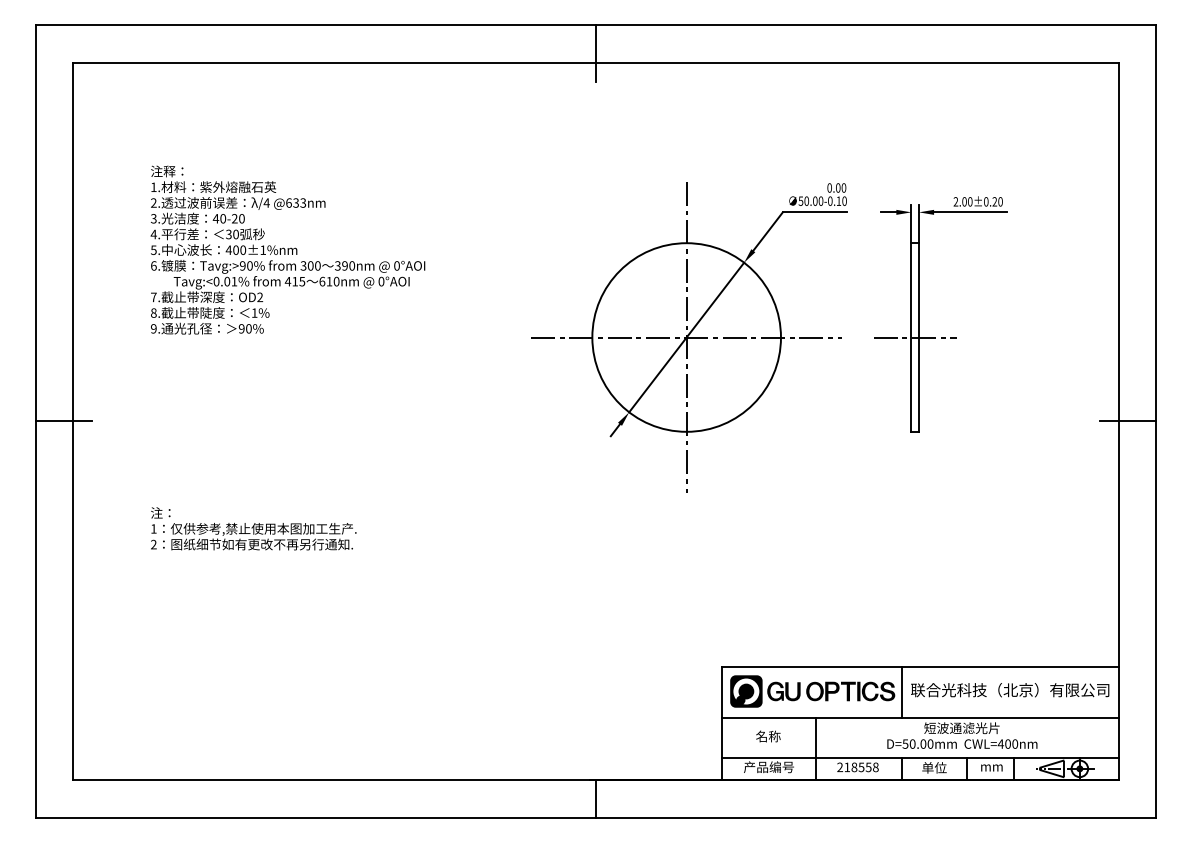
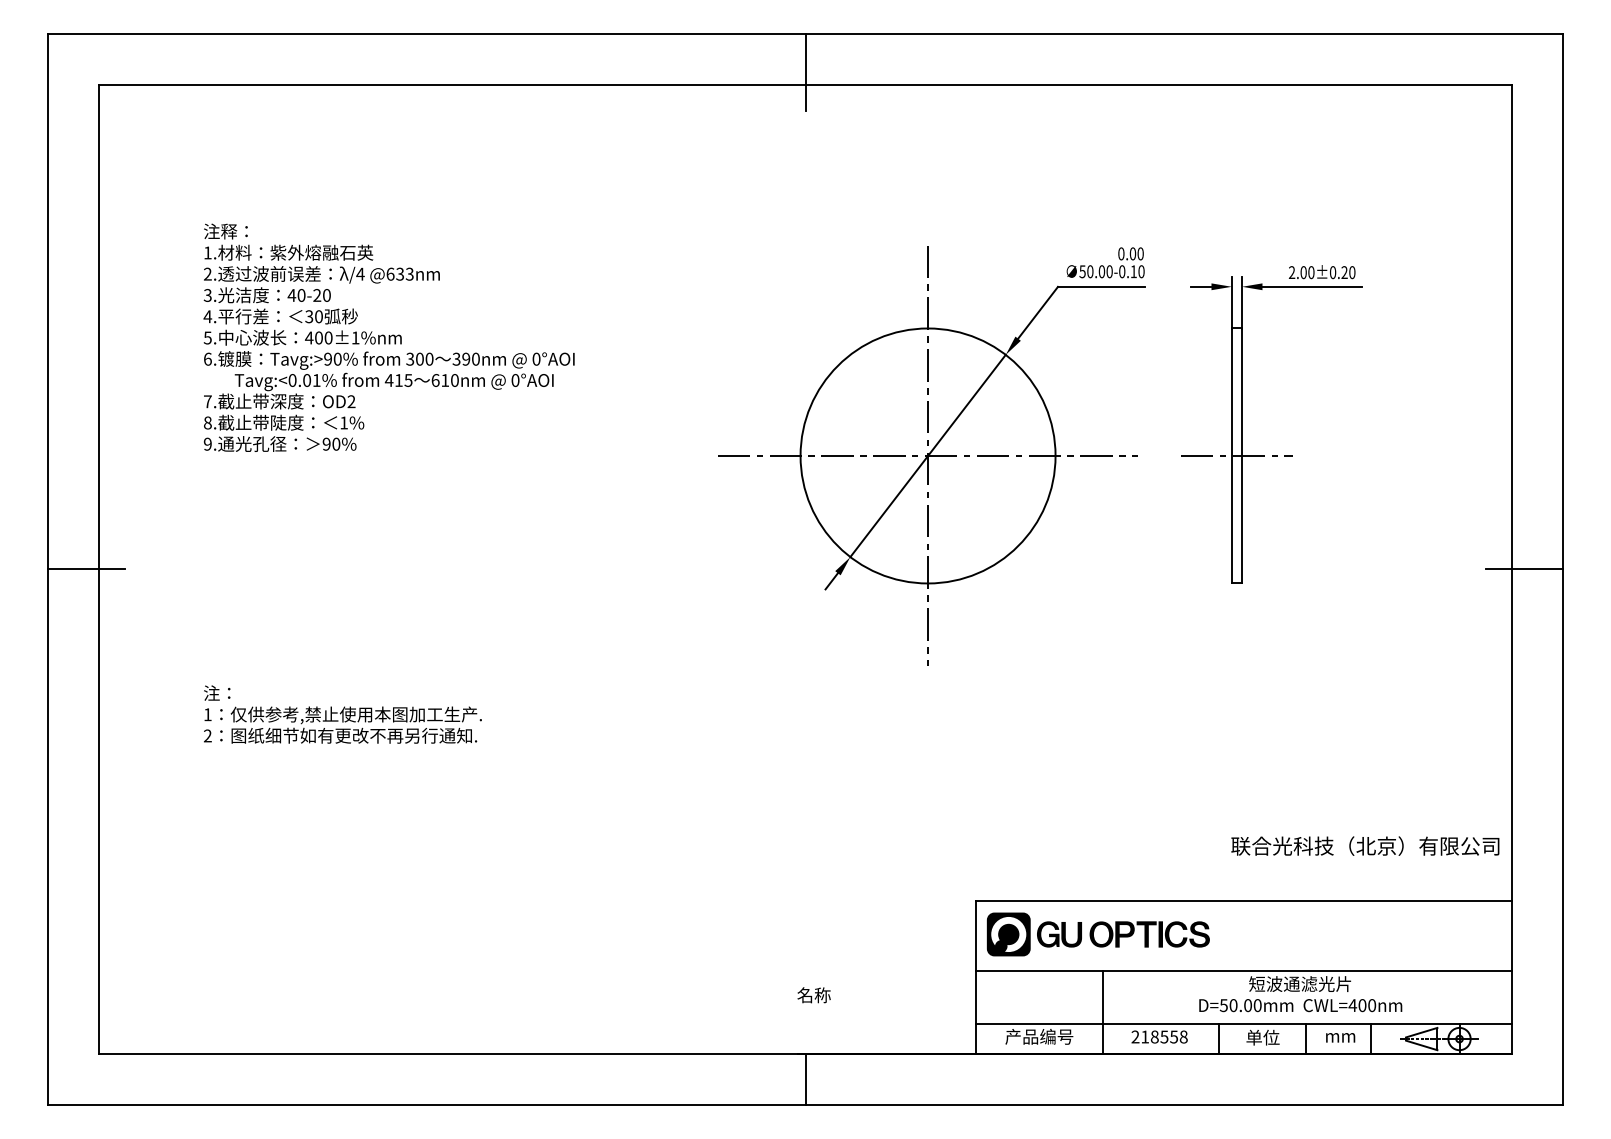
text: (1010, 690) -> (1365, 846), moved
line: (902, 691) -> (1219, 934), removed
text: (768, 736) -> (814, 995), moved

